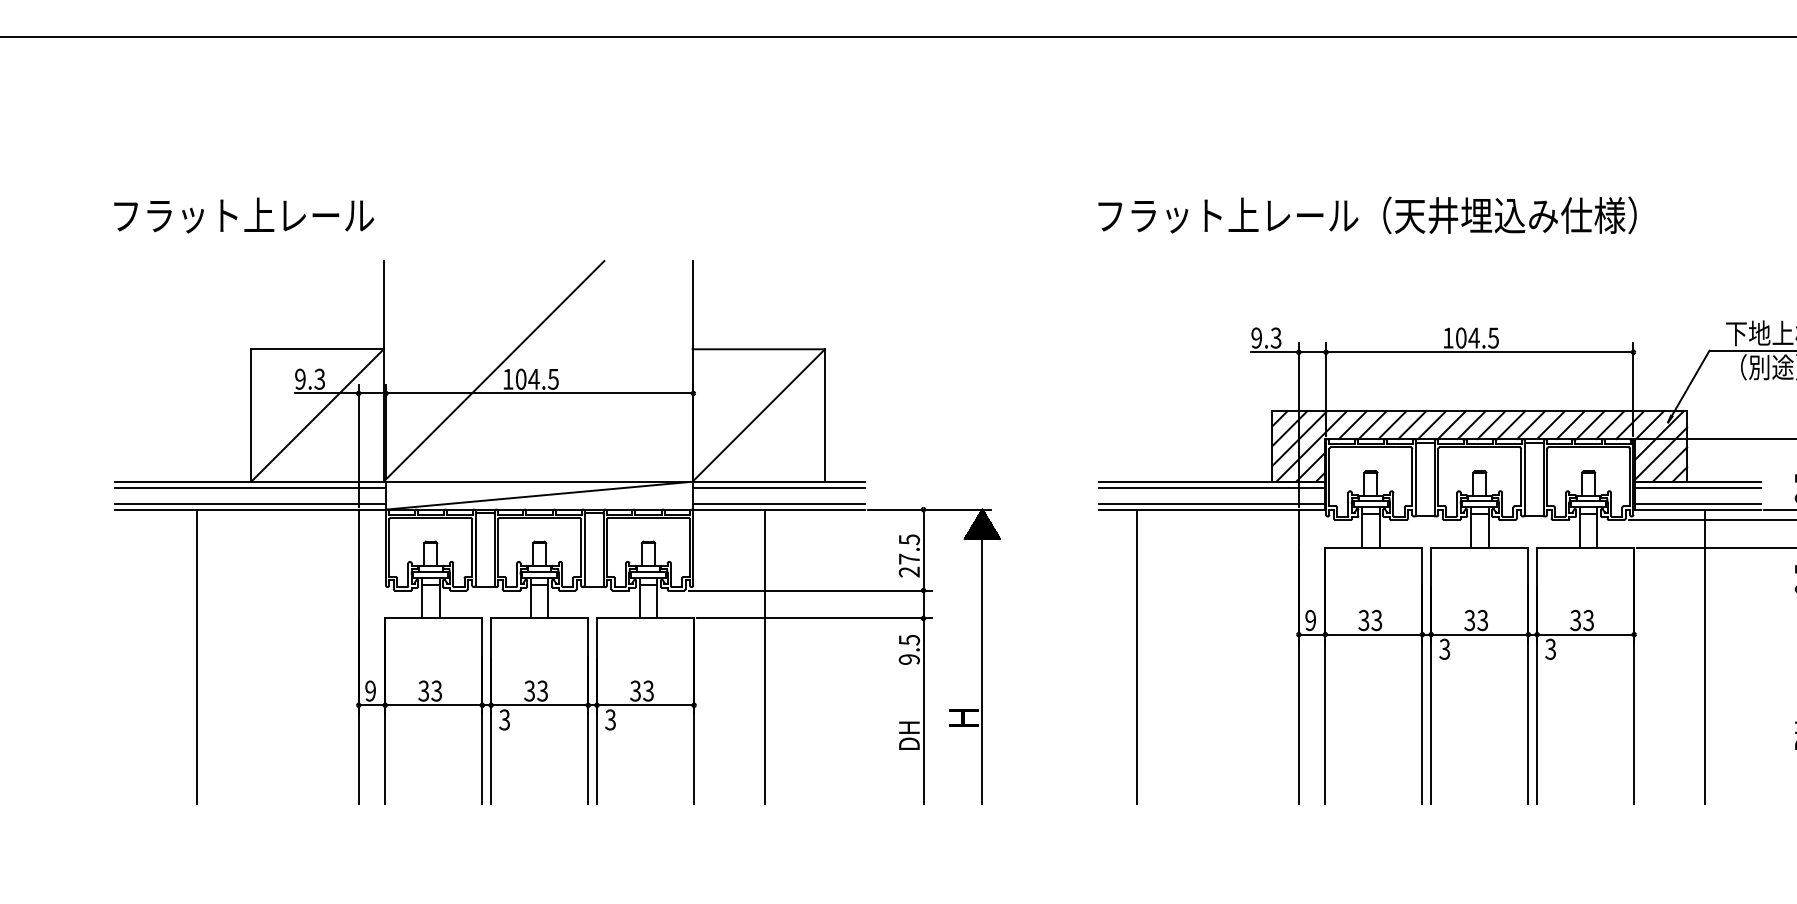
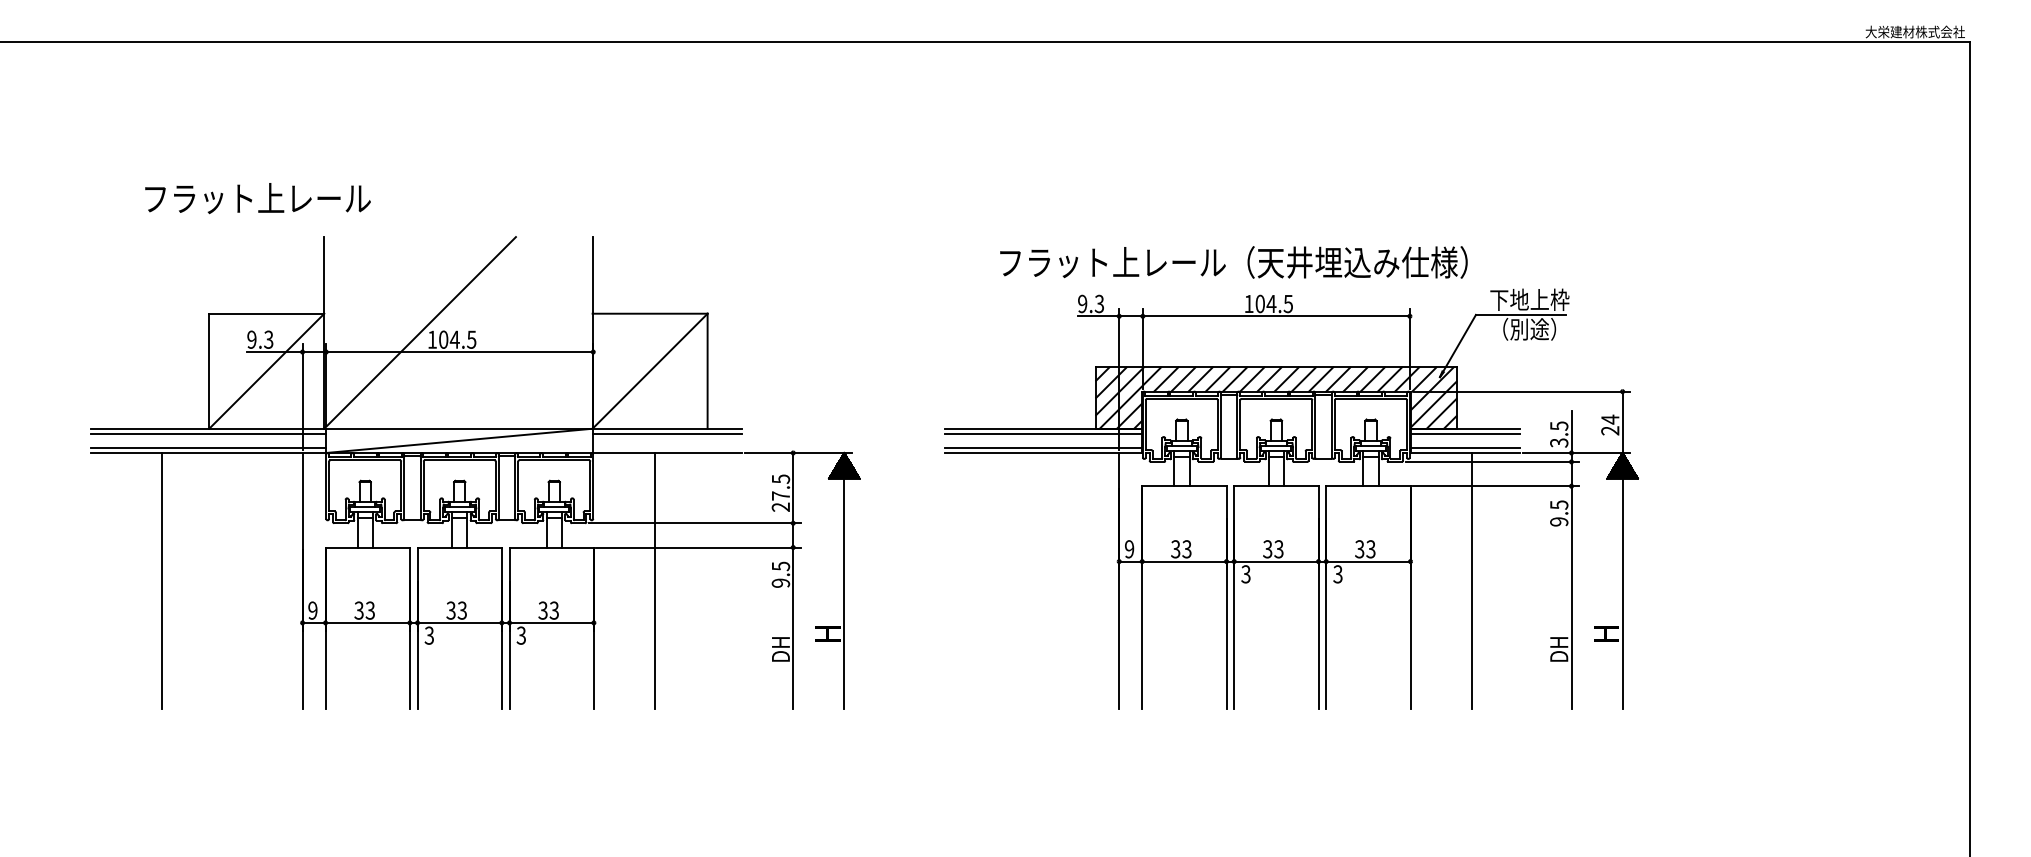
text: (243, 215) -> (257, 198), moved
text: (1367, 215) -> (1233, 262), moved
line: (778, 503) -> (667, 447), removed
line: (1136, 656) -> (978, 580), removed

